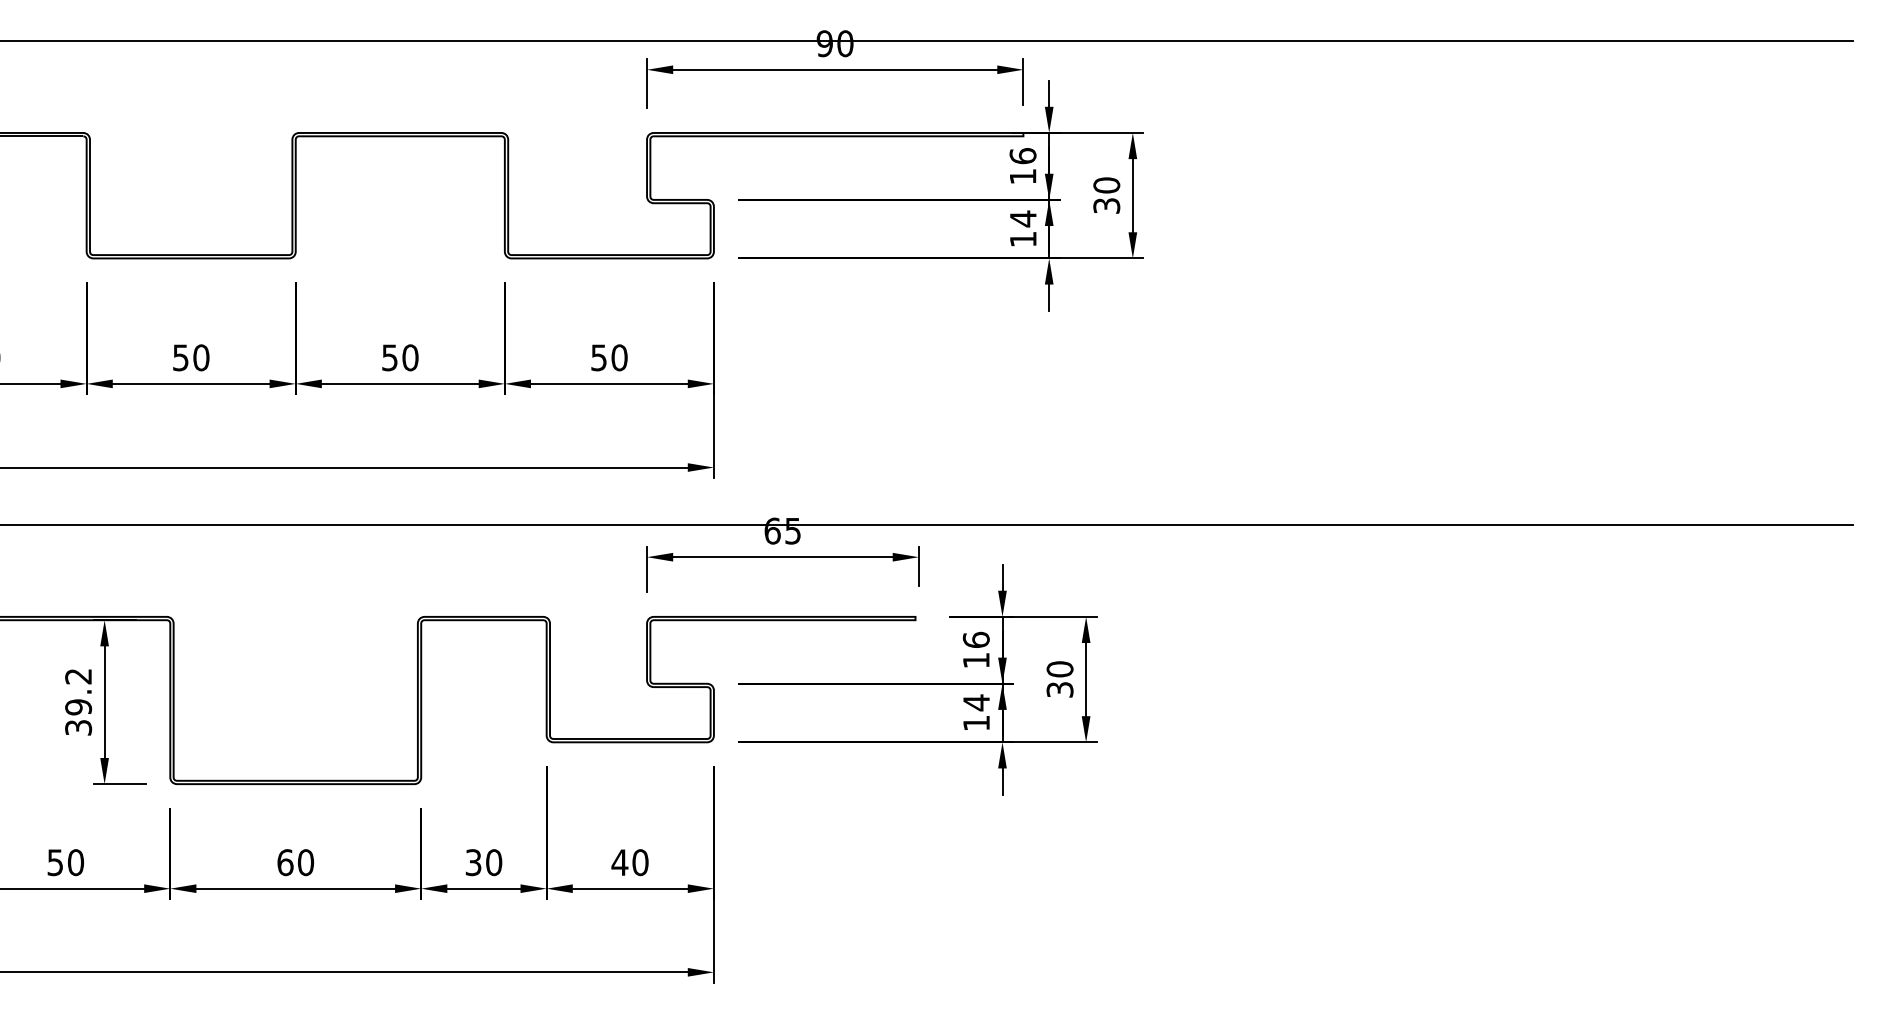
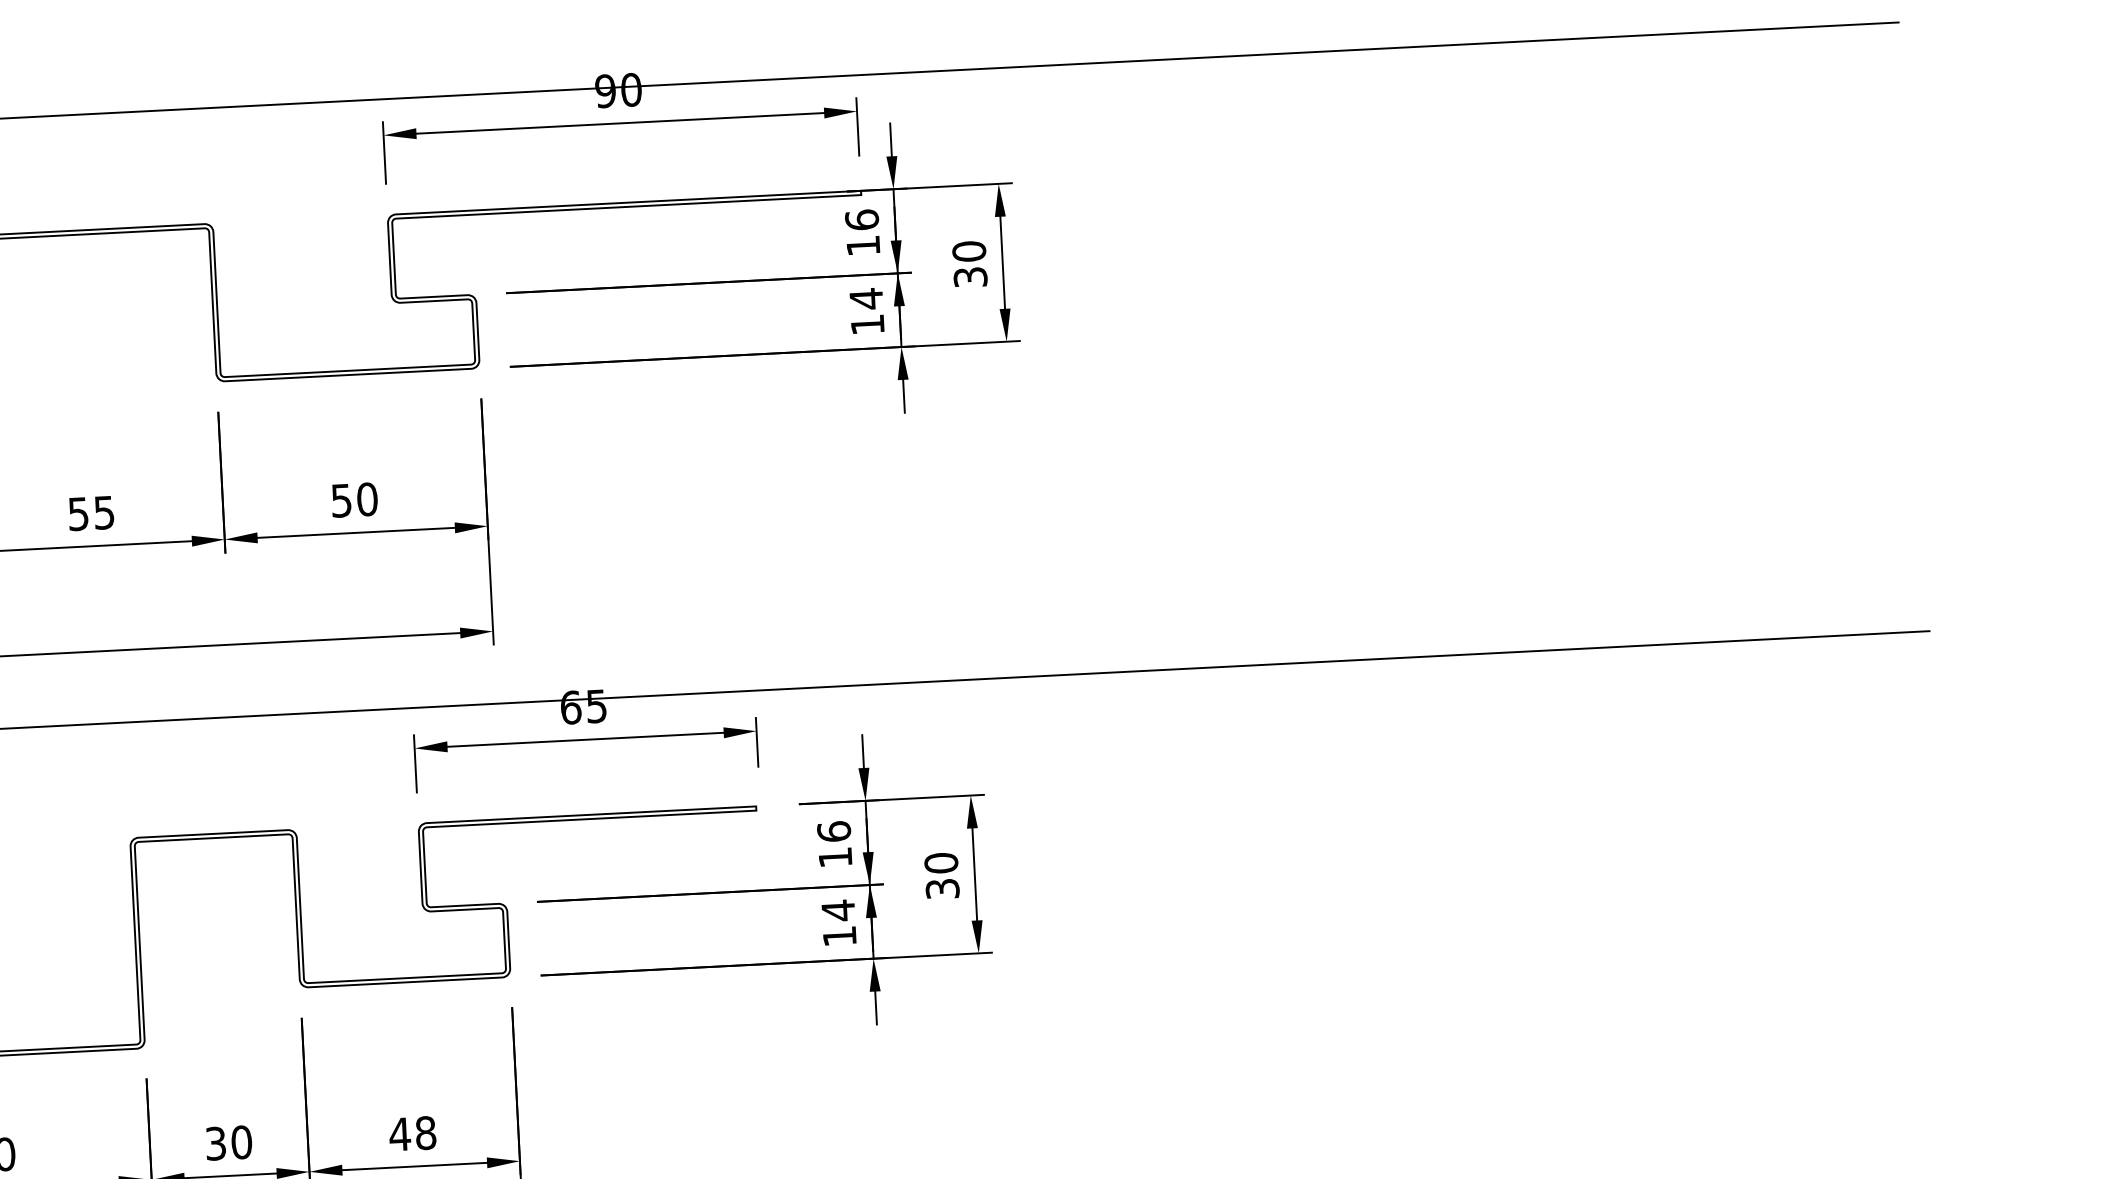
text: (410, 357) -> (104, 512), 50 -> 55
text: (640, 862) -> (425, 1132), 40 -> 48

